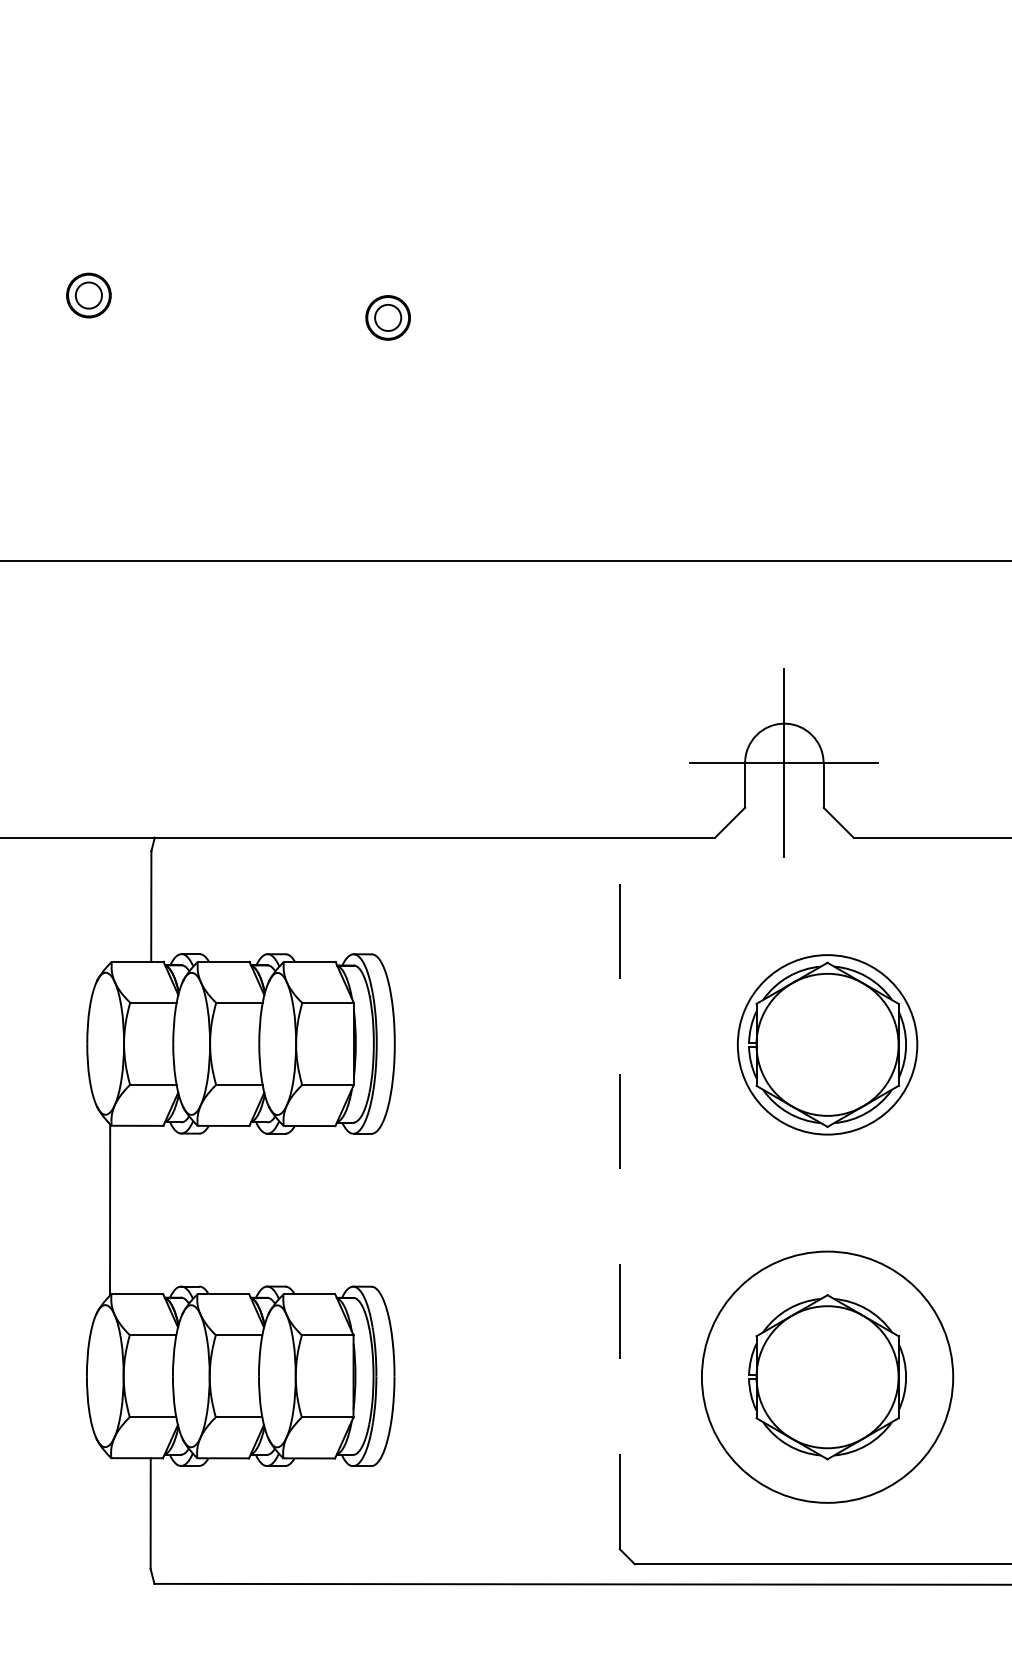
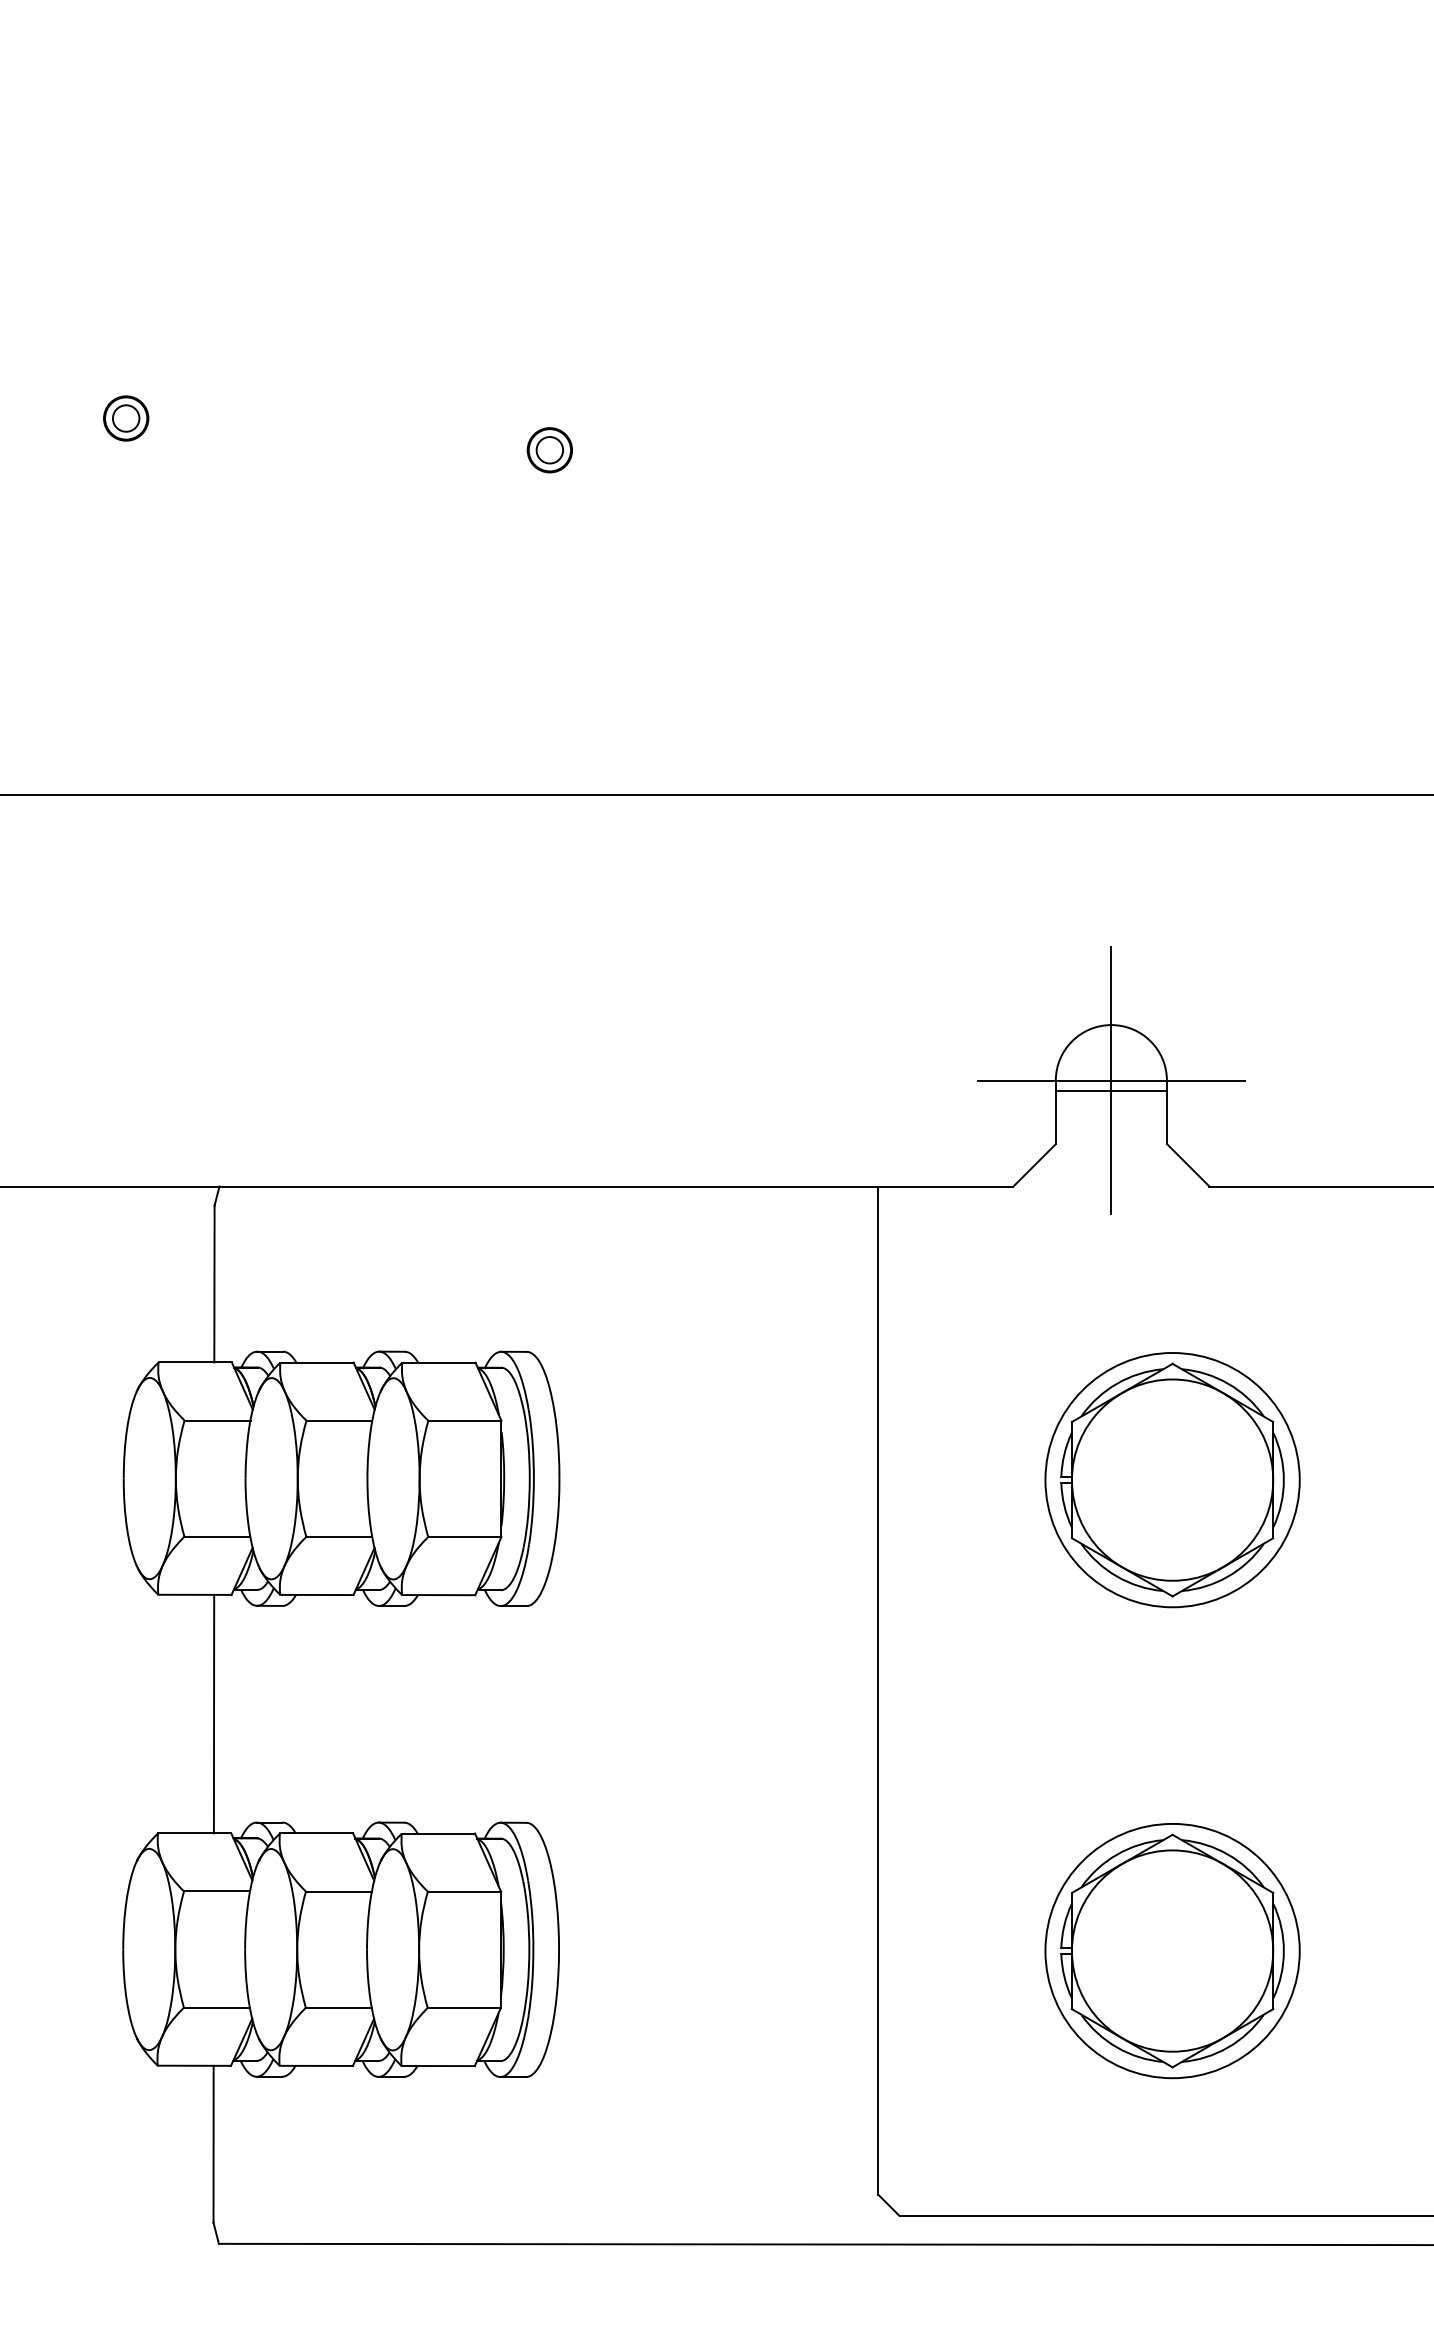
part: (89, 295) -> (126, 418), size x0.71
part: (387, 318) -> (549, 450), size x0.71
line: (784, 770) -> (1111, 1091), added
line: (619, 1193) -> (878, 1690), dashed -> solid
line: (109, 1209) -> (213, 1713), moved
circle: (827, 1376) -> (1172, 1950), size x0.71

